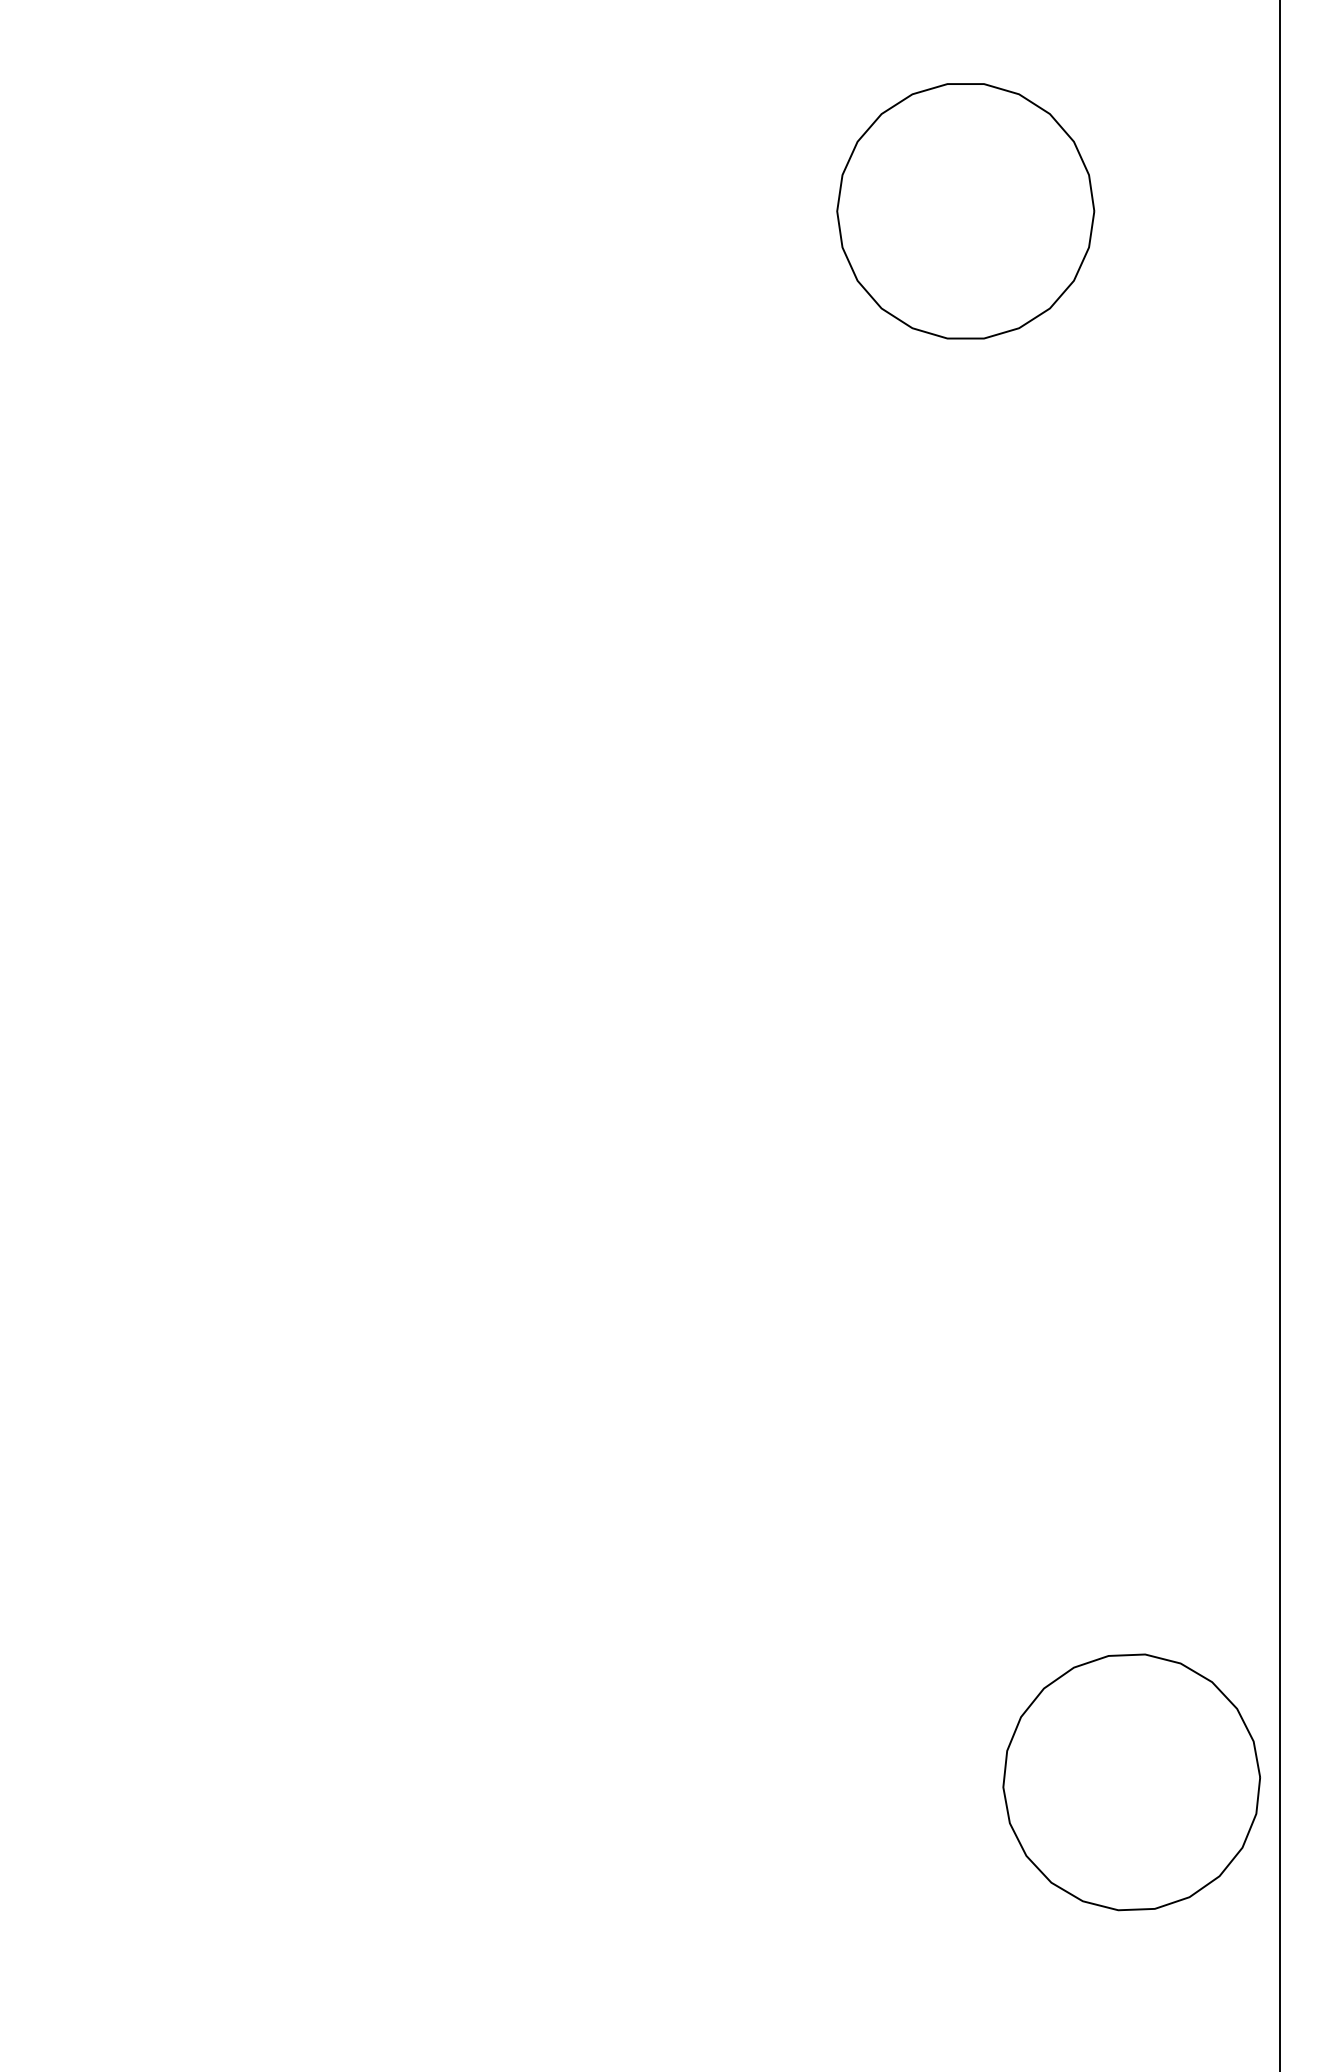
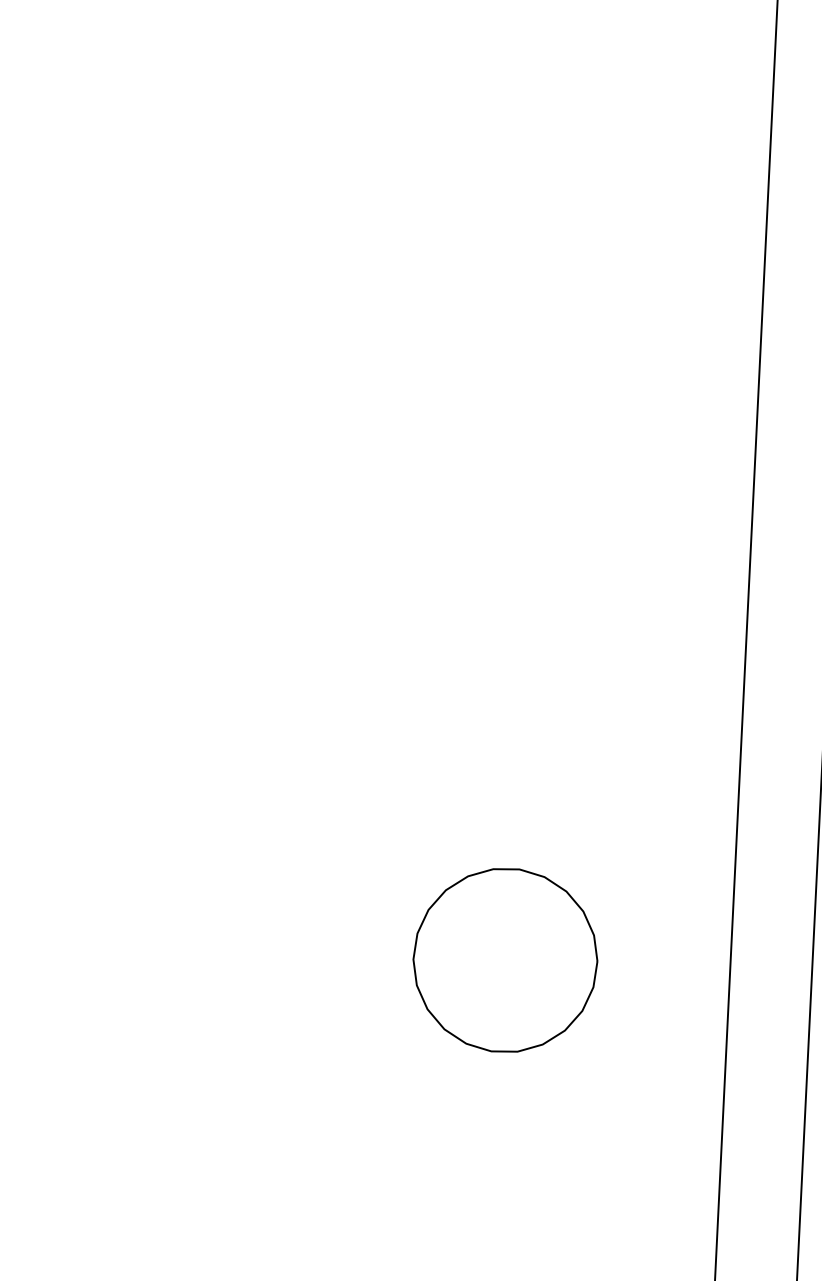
part: (1131, 1782) -> (505, 960), moved

